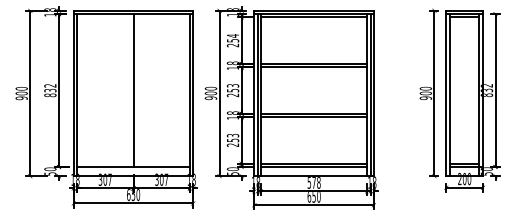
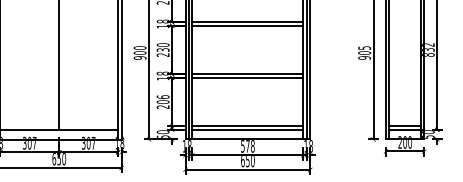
text: (232, 88) -> (162, 47), 253 -> 230
text: (425, 88) -> (364, 47), 900 -> 905
text: (232, 137) -> (162, 99), 253 -> 206

